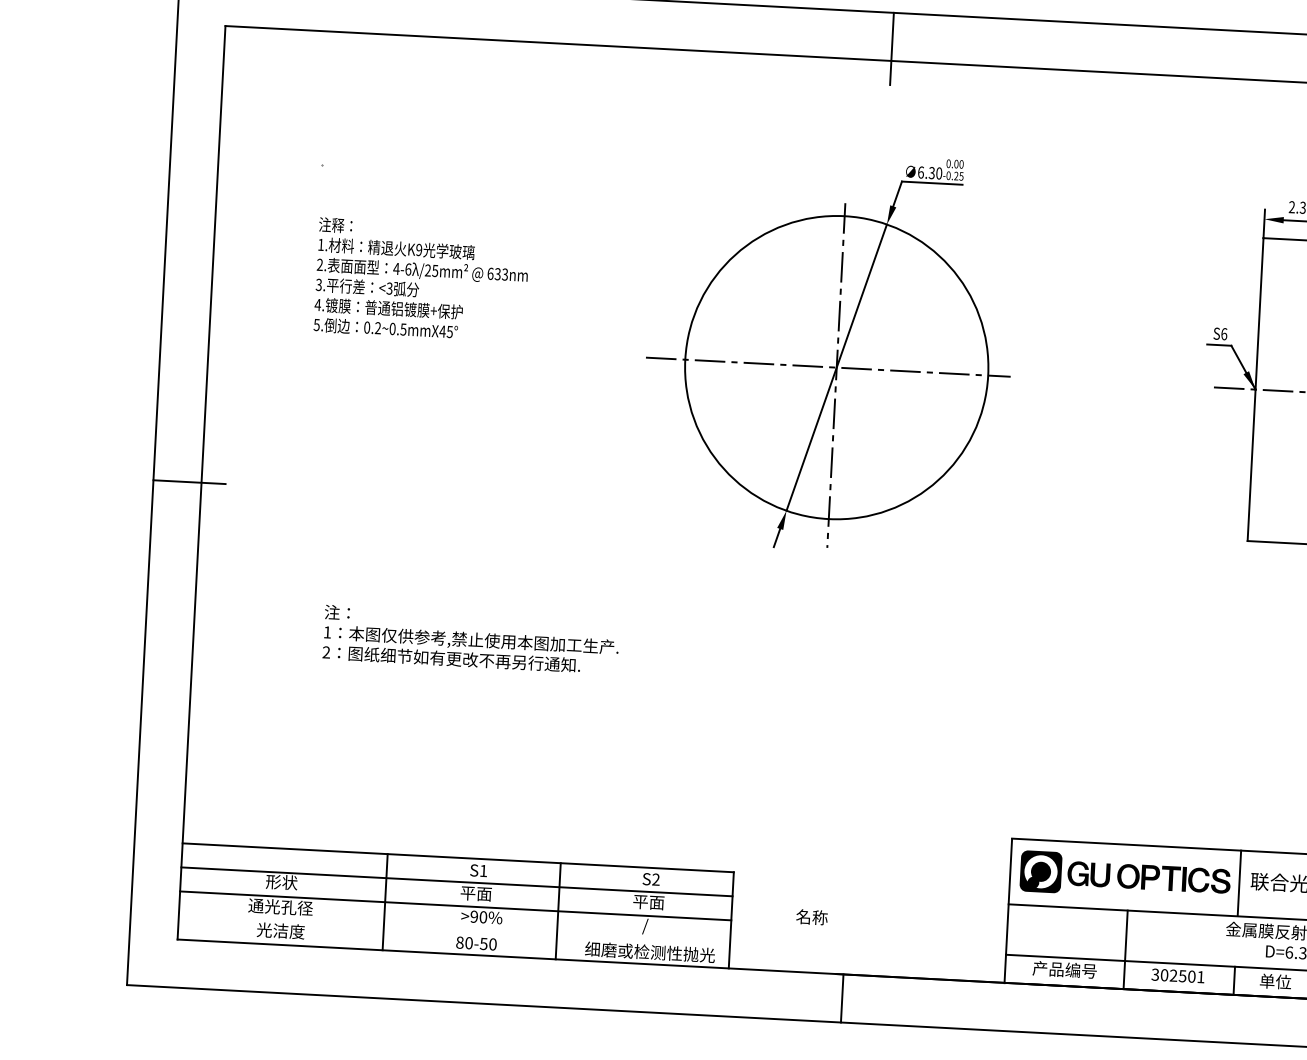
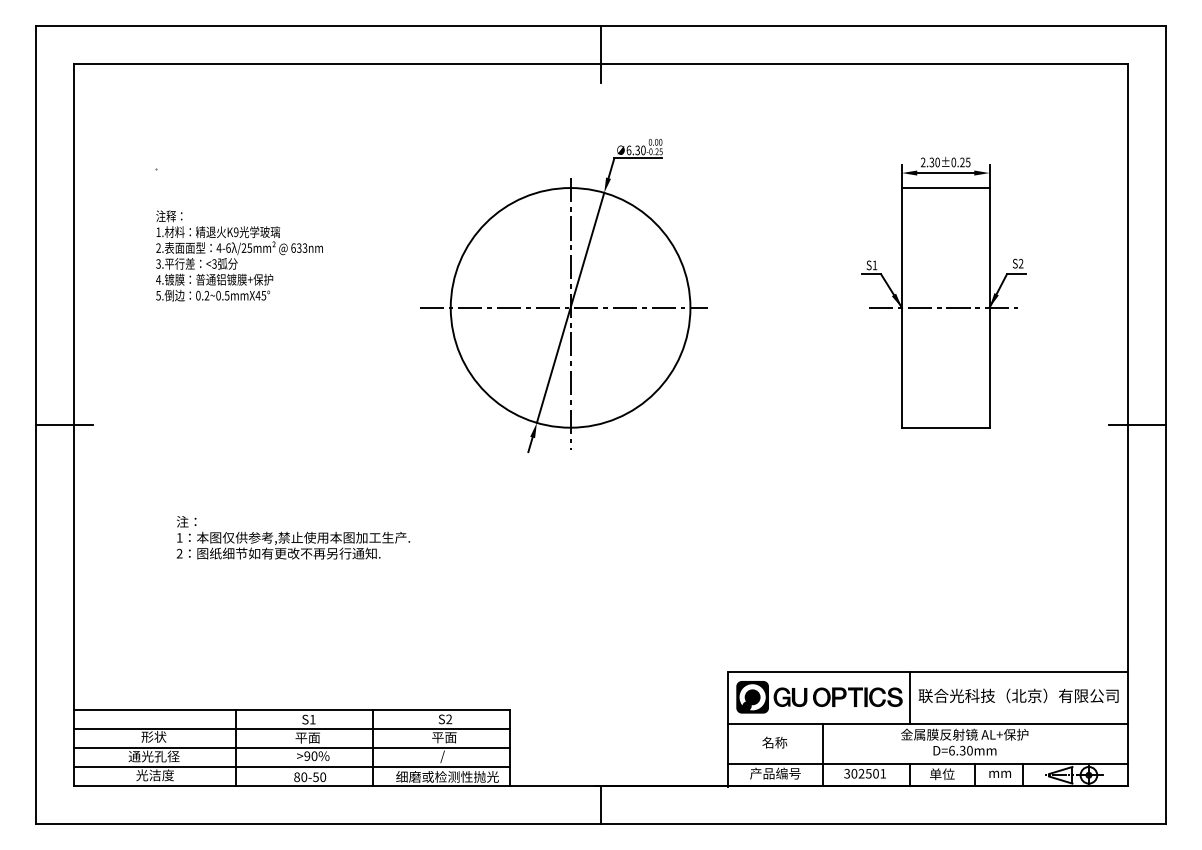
text: (1223, 334) -> (874, 265), S6 -> S1
text: (811, 917) -> (774, 742), moved
line: (454, 930) -> (292, 767), added

